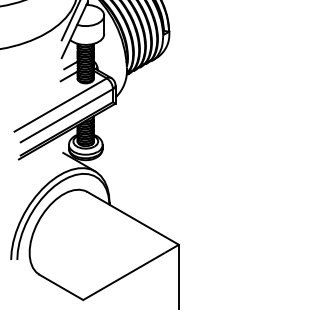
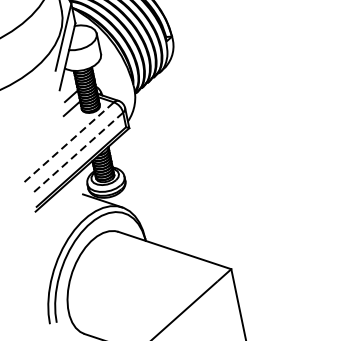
line: (61, 104) -> (69, 141), solid -> dashed
line: (66, 115) -> (77, 152), solid -> dashed

